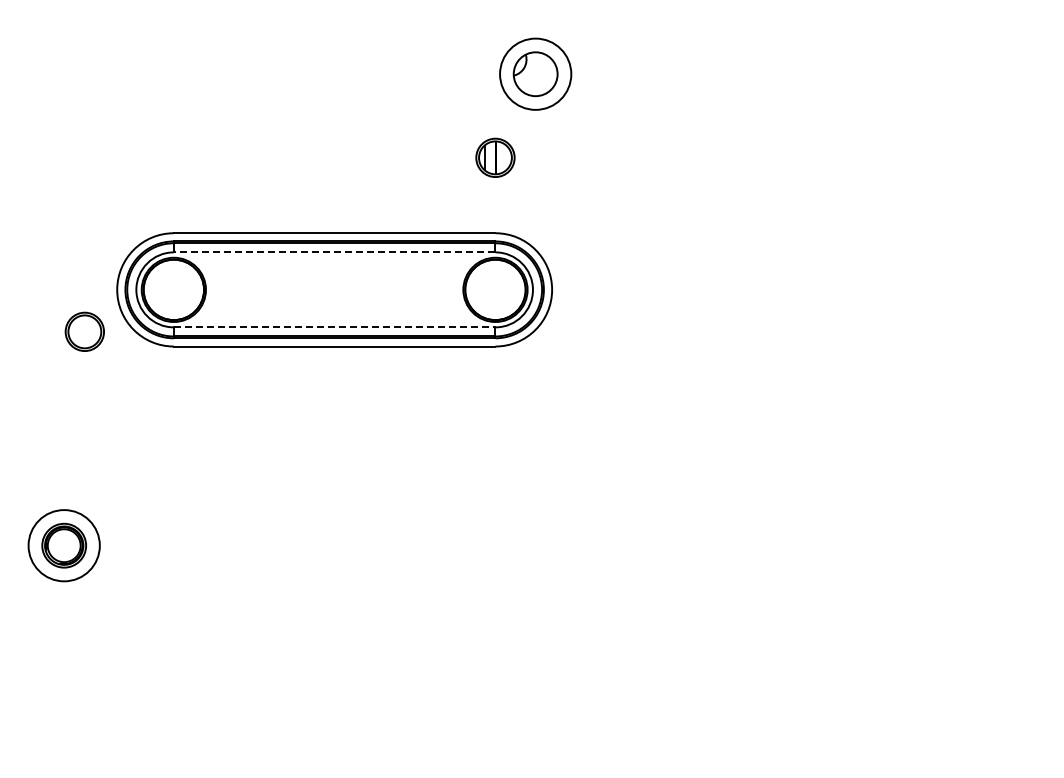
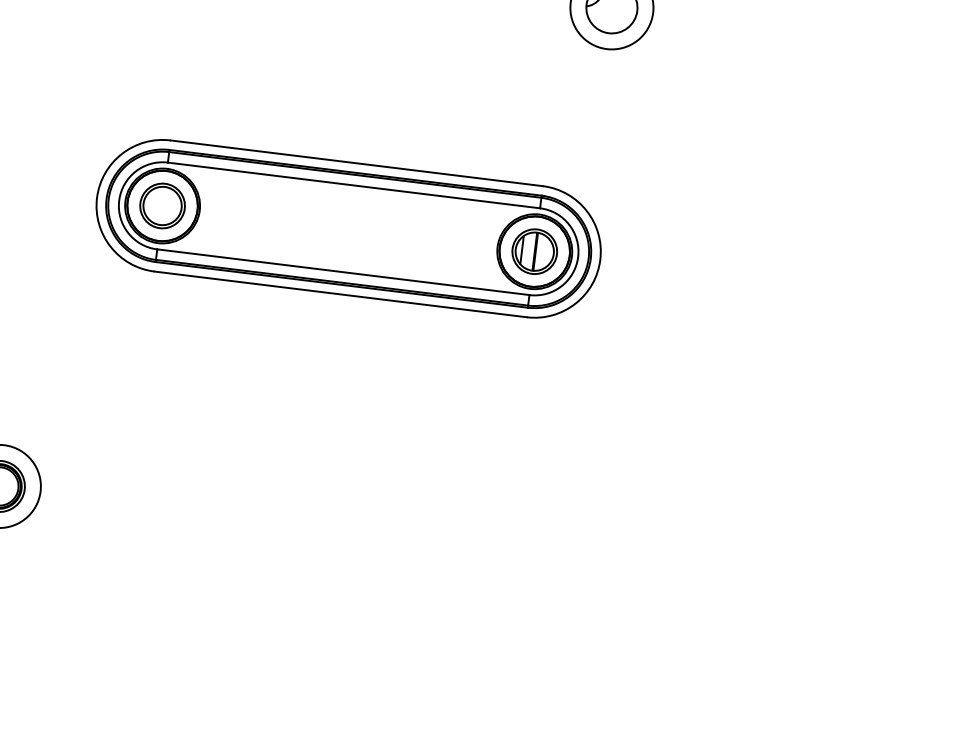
part: (495, 157) -> (534, 251), moved
line: (334, 252) -> (353, 185), dashed -> solid
line: (334, 327) -> (343, 272), dashed -> solid
part: (84, 331) -> (162, 205), moved

